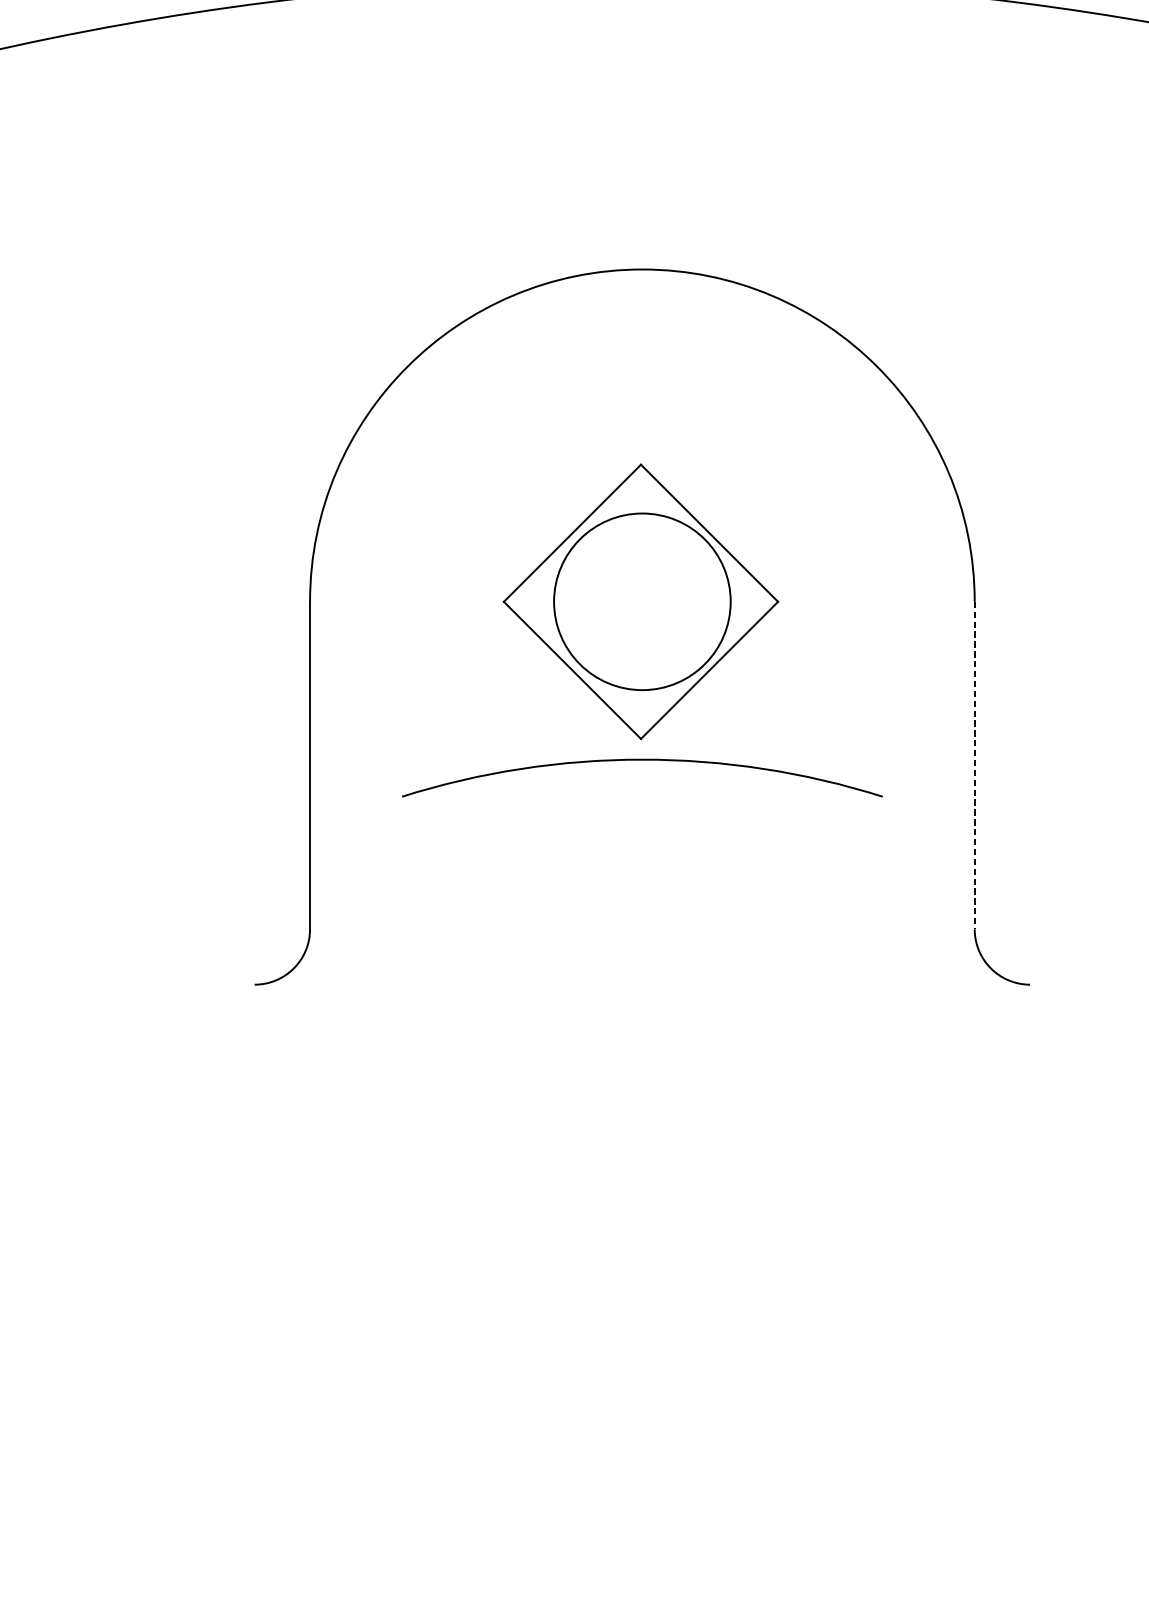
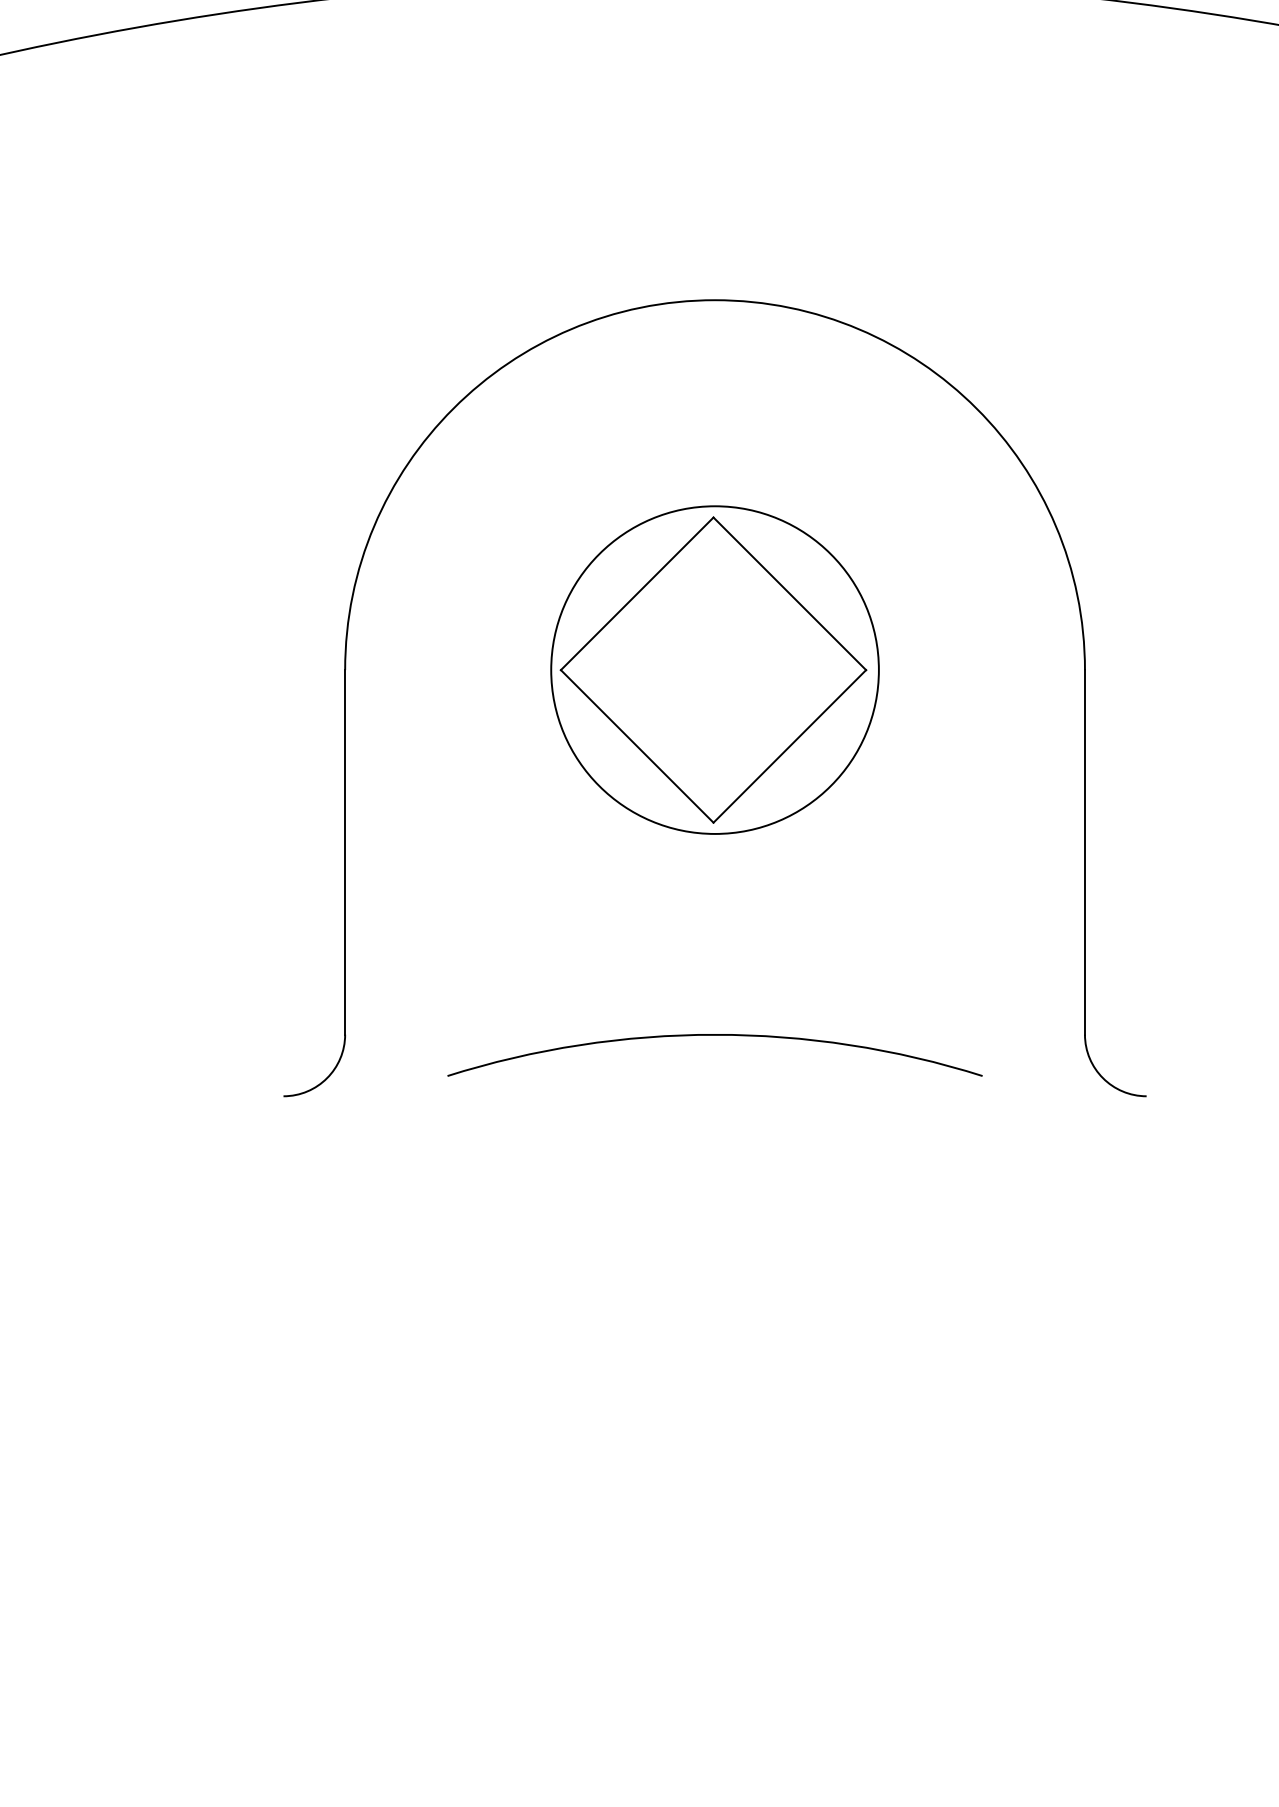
circle: (641, 601) -> (714, 669), size x1.67
arc: (641, 760) -> (714, 1035), moved
line: (974, 765) -> (1084, 852), dashed -> solid

